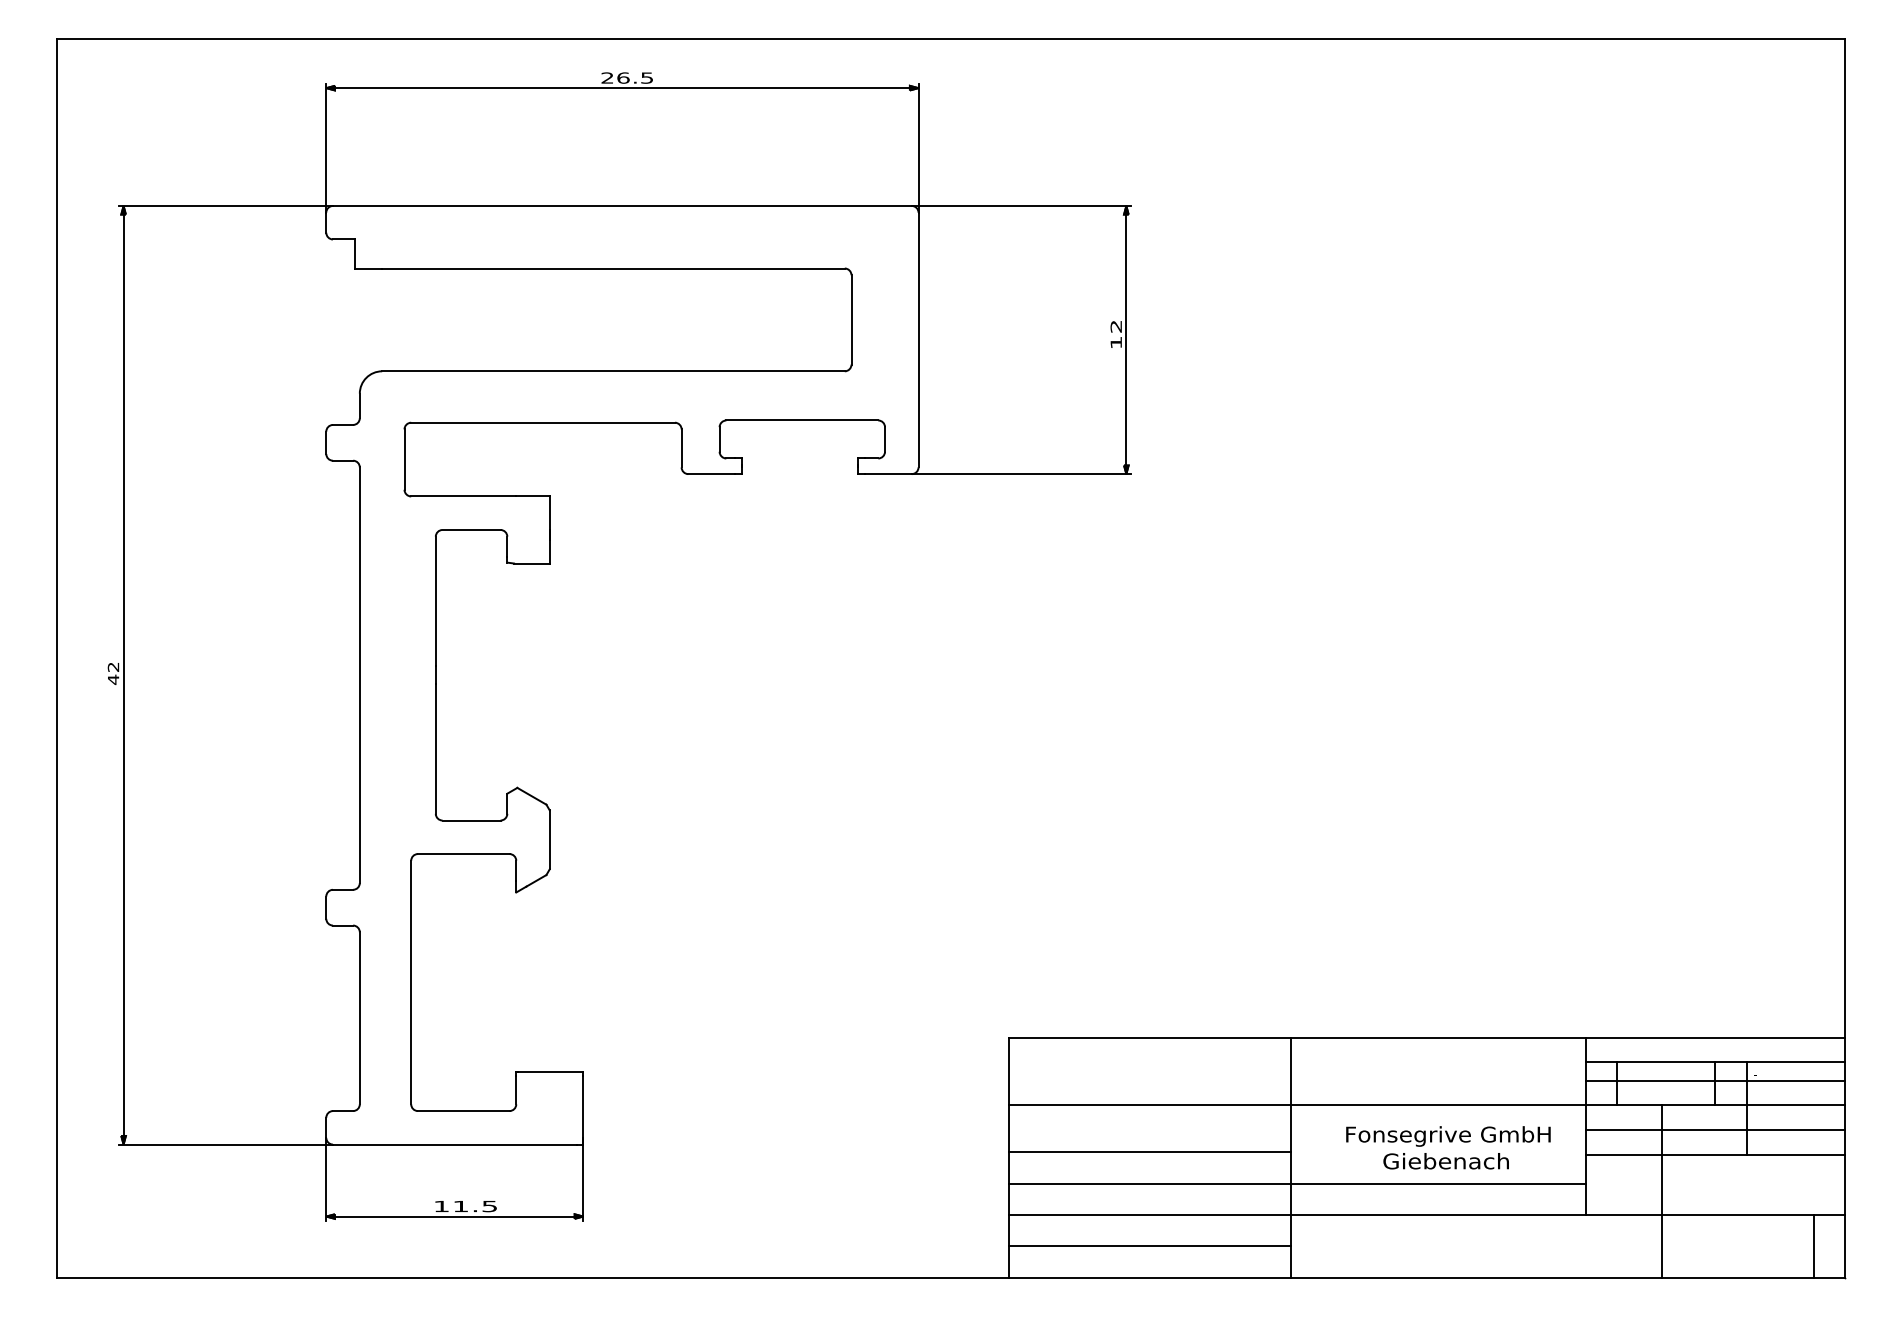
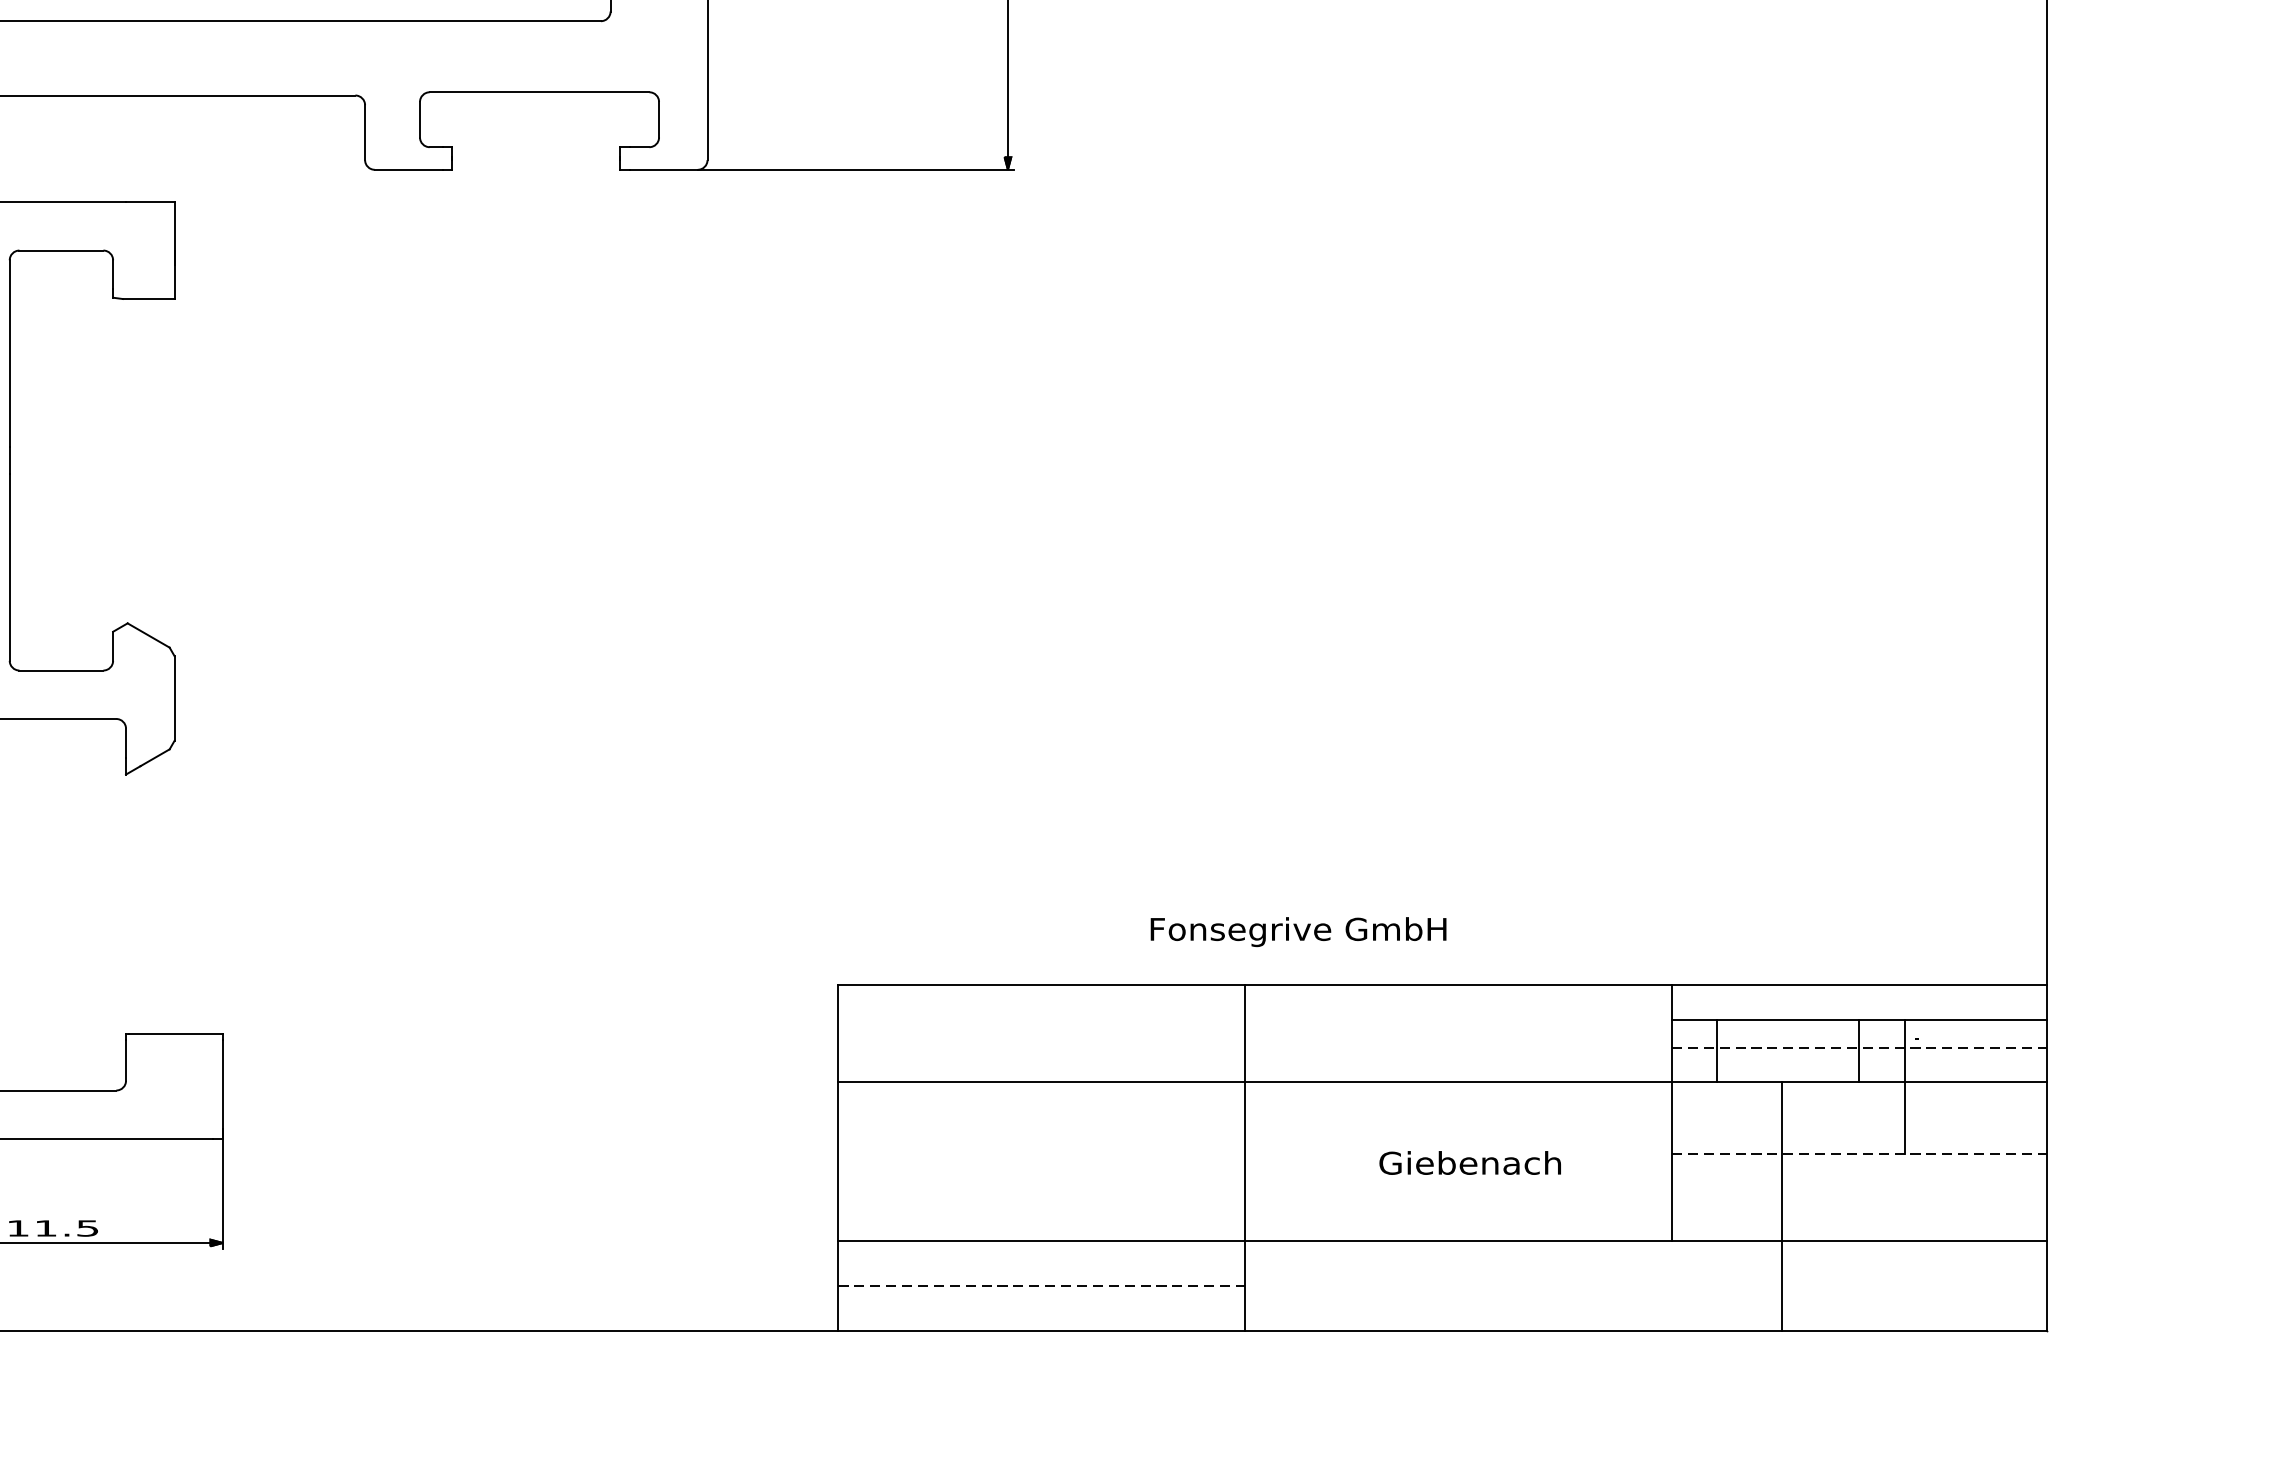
line: (1715, 1081) -> (1859, 1047), solid -> dashed
line: (1714, 1129) -> (1858, 1117), removed
text: (1448, 1136) -> (1298, 932), moved
line: (1149, 1152) -> (1041, 1150), removed
line: (1715, 1154) -> (1859, 1153), solid -> dashed
line: (1297, 1183) -> (1255, 1195), removed
line: (1813, 1245) -> (2001, 1284), removed
line: (1149, 1246) -> (1041, 1286), solid -> dashed

